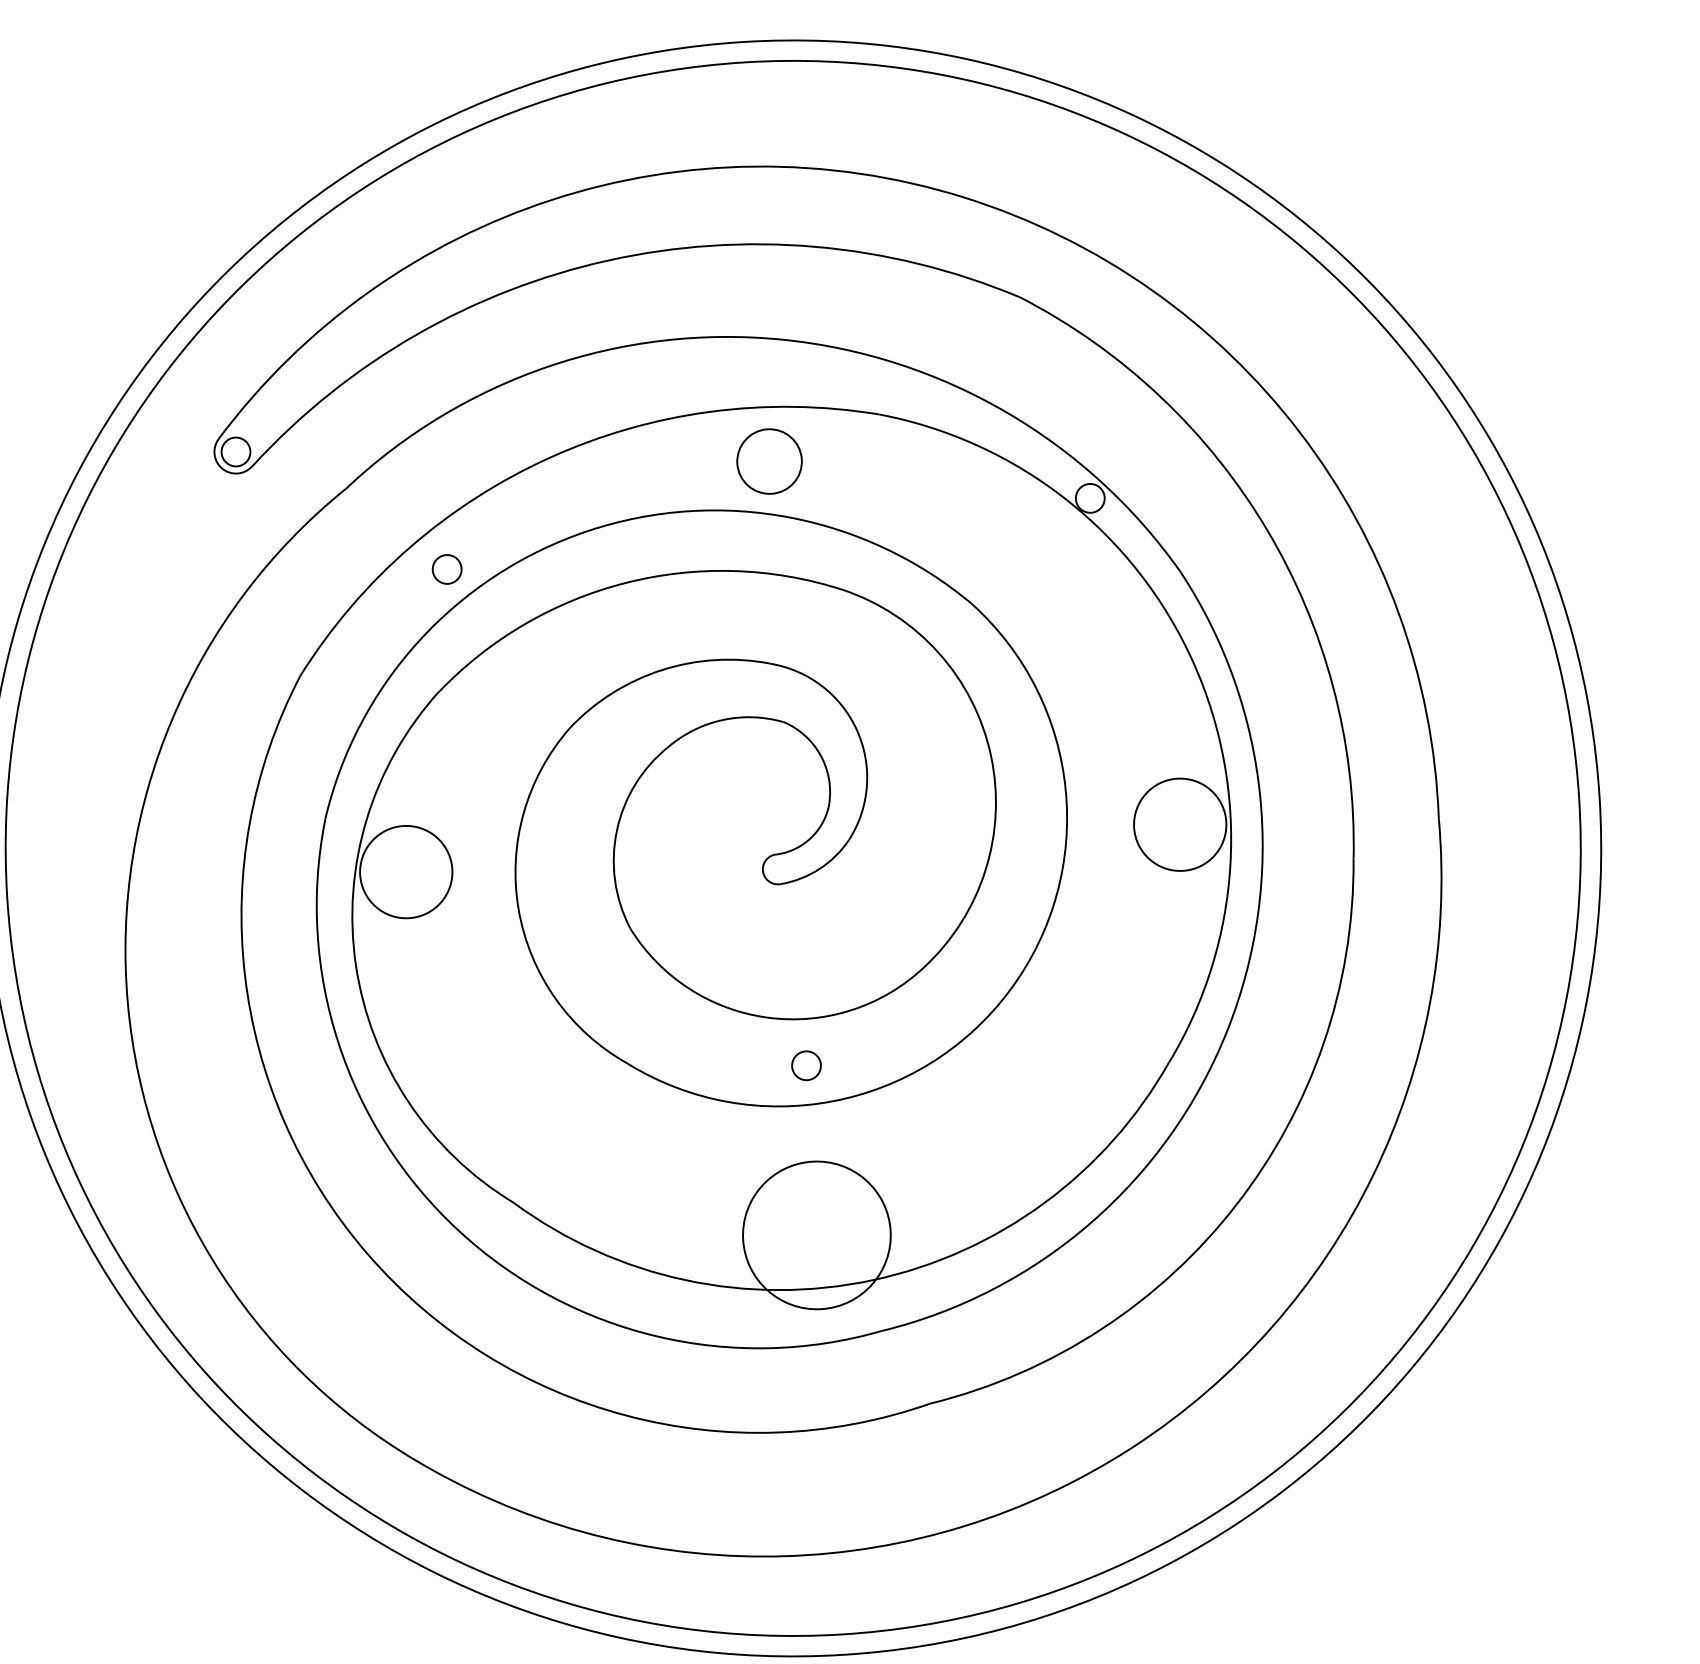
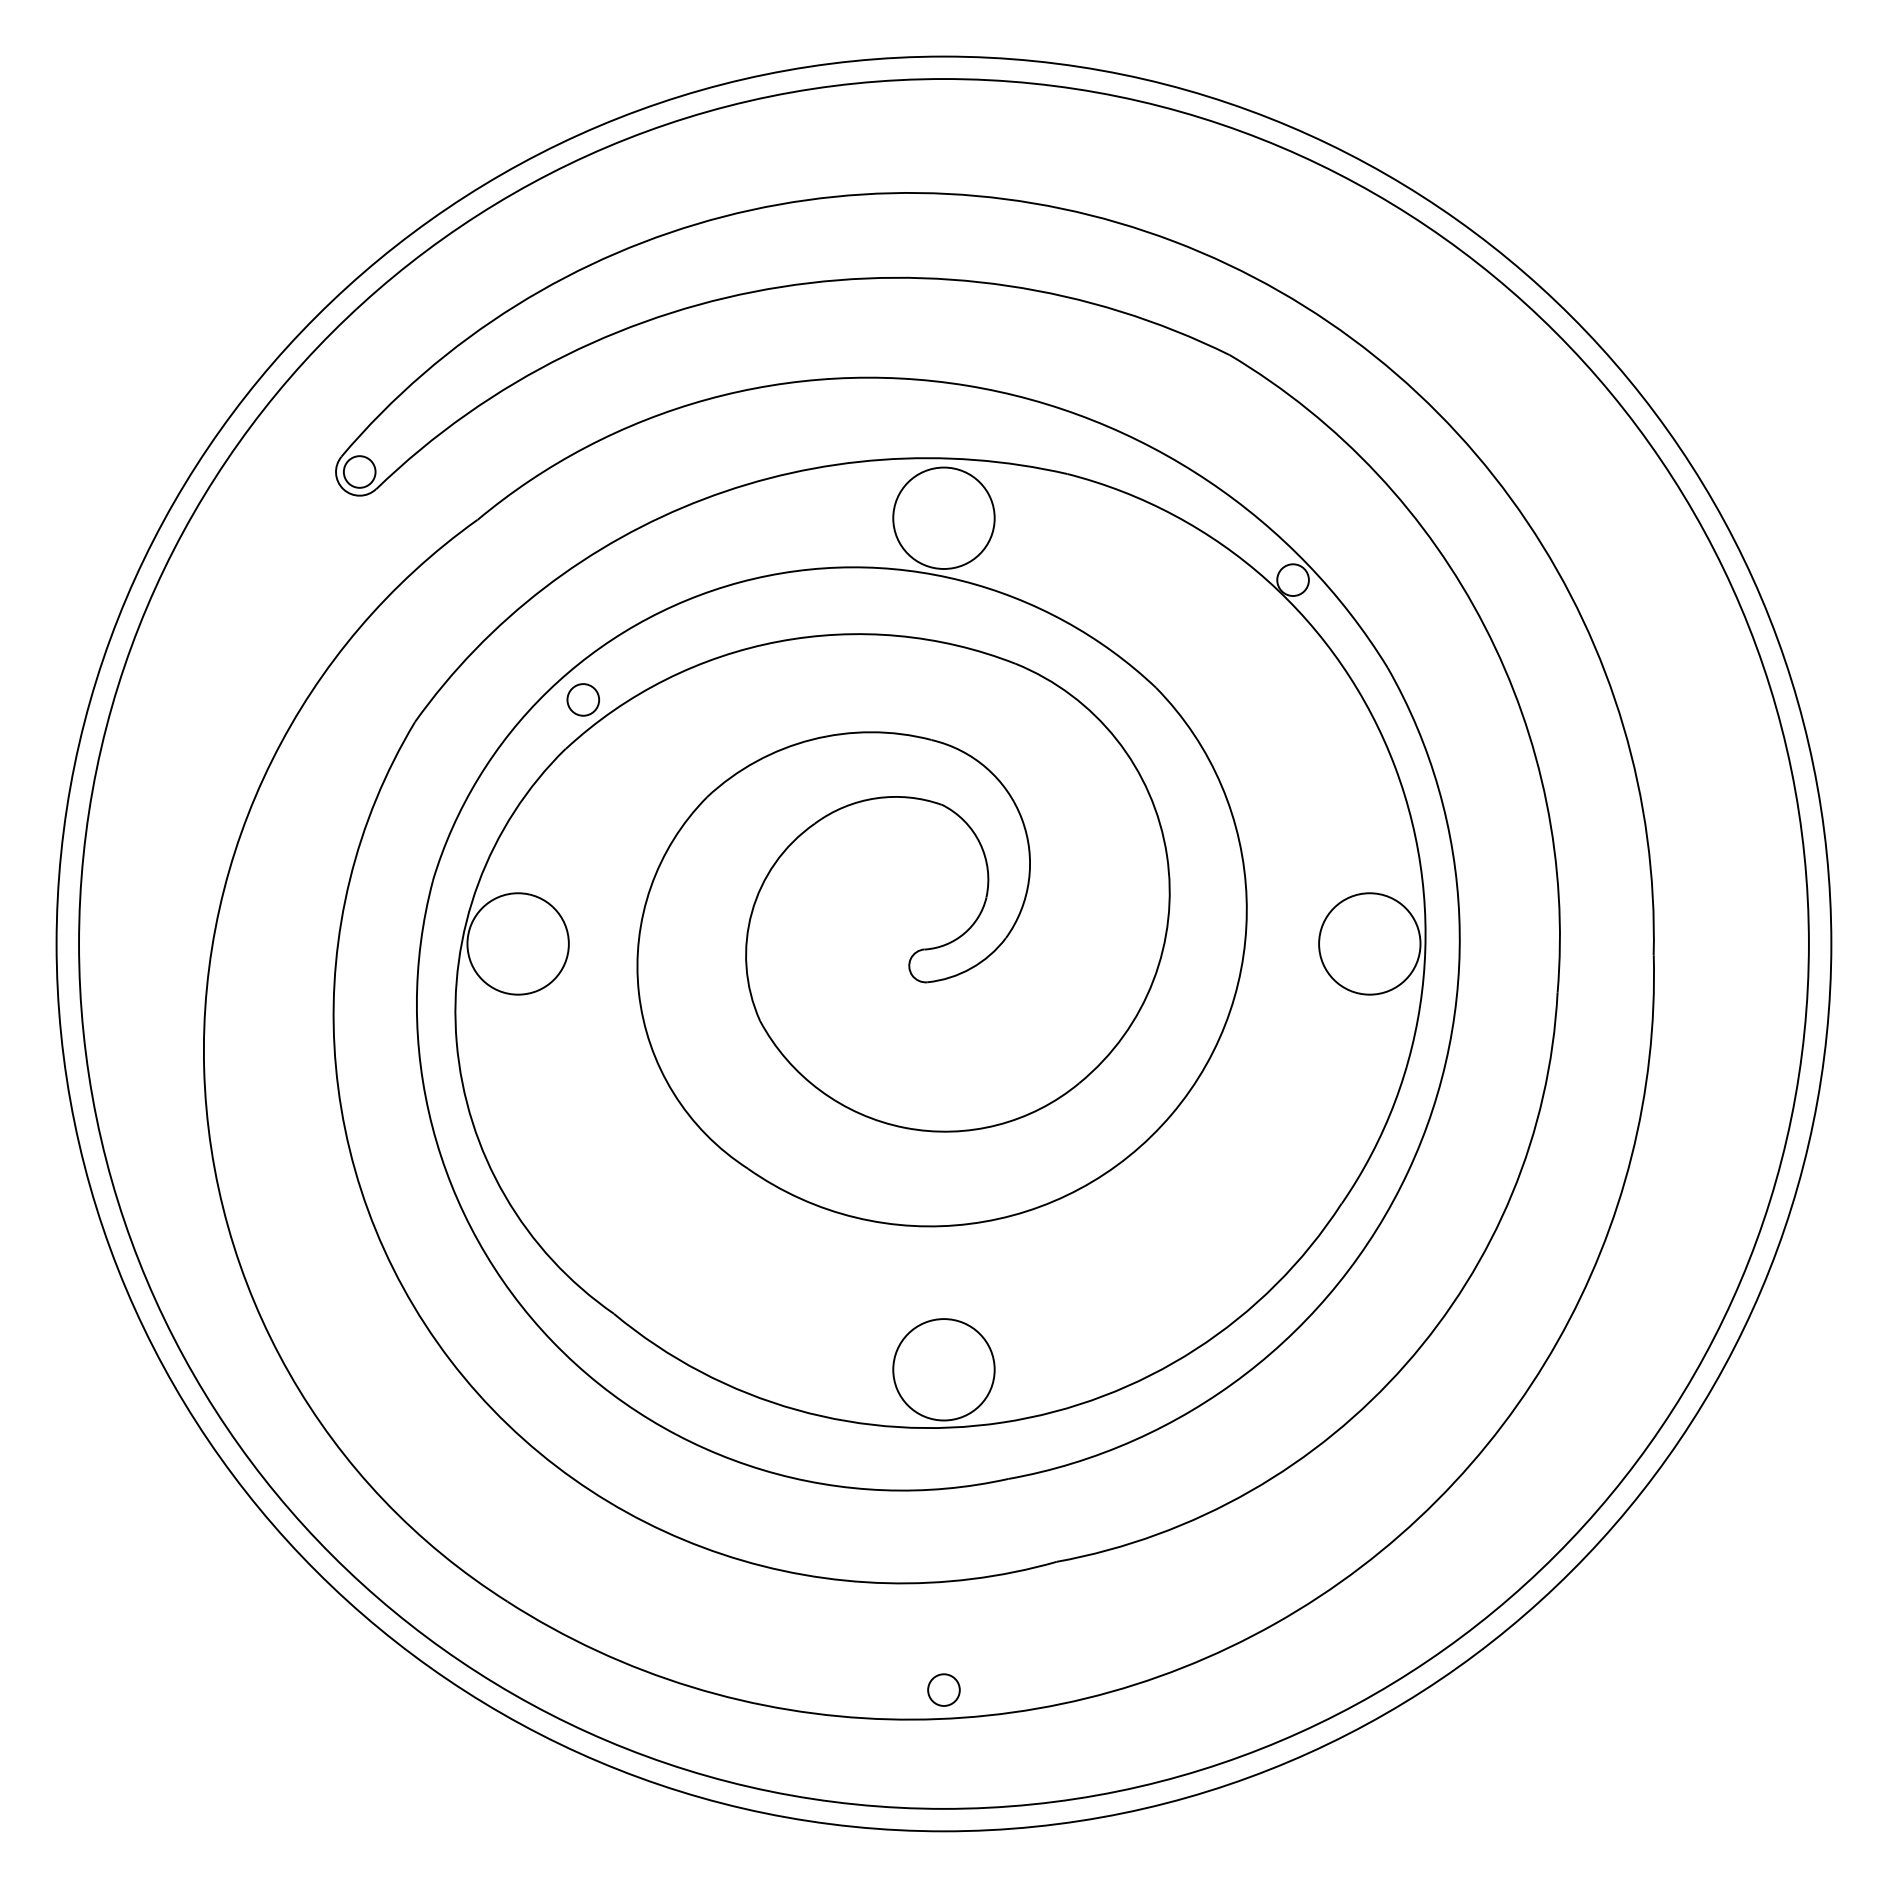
circle: (769, 460) -> (943, 517), size x1.43
circle: (447, 569) -> (583, 699), moved
circle: (806, 1065) -> (943, 1689), moved
circle: (816, 1235) -> (943, 1369), size x0.62

